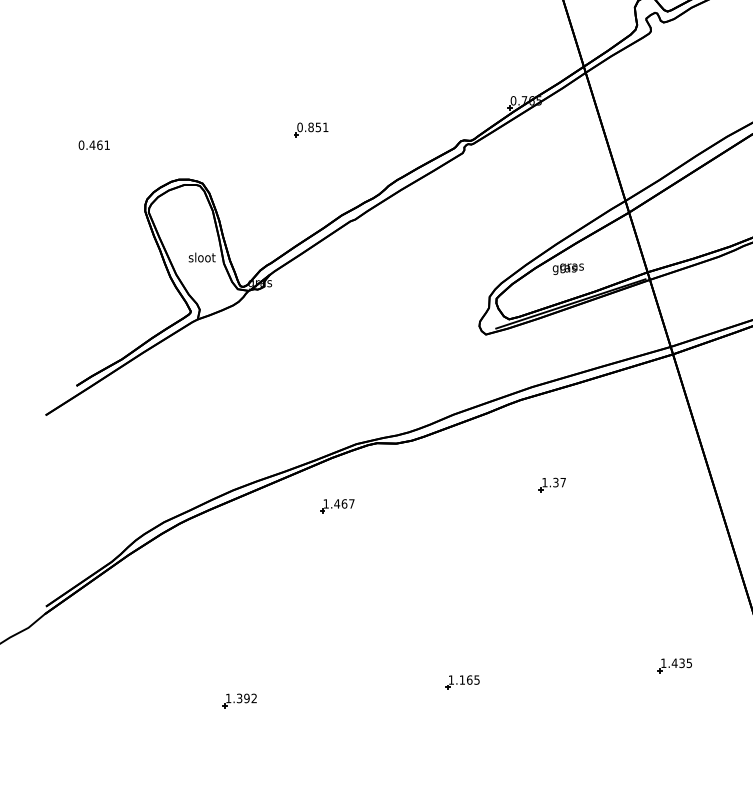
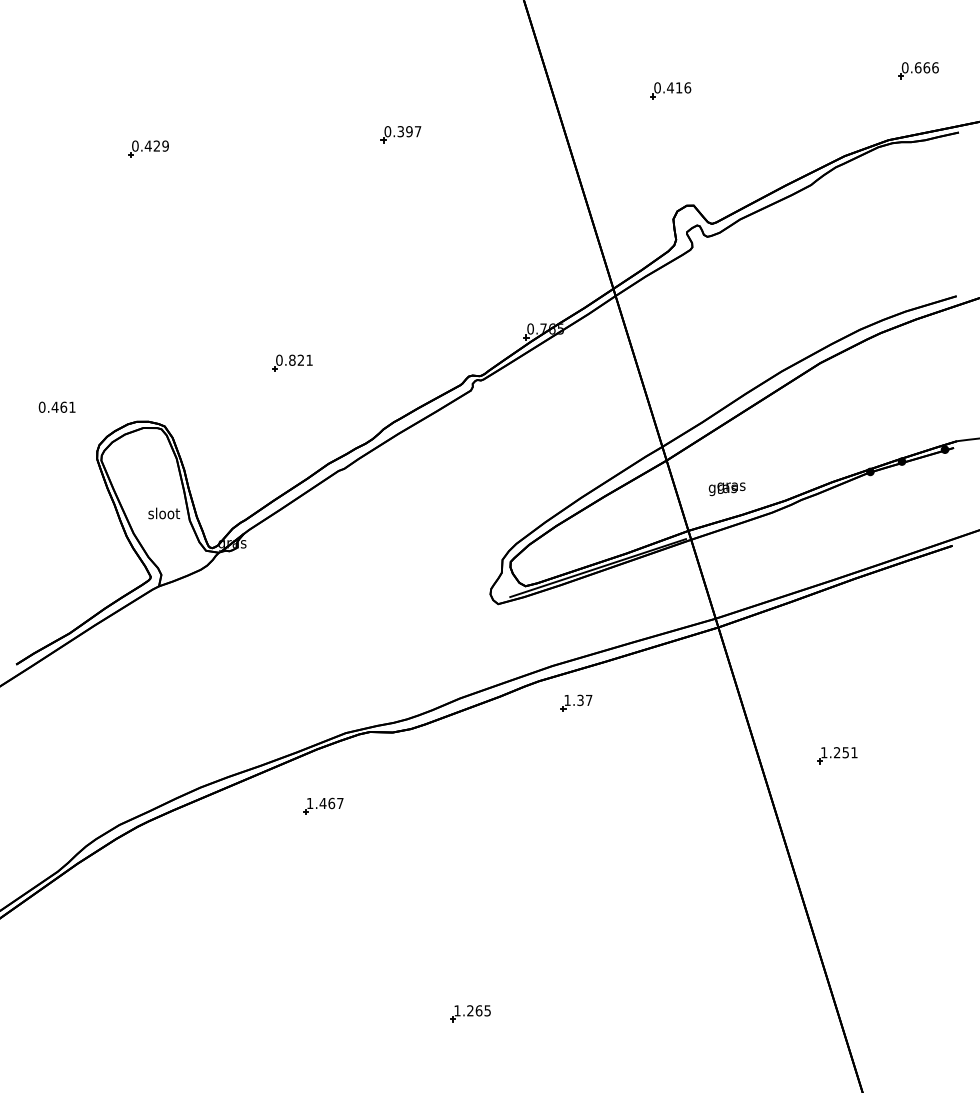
text: (318, 126) -> (300, 359), 0.851 -> 0.821
text: (93, 144) -> (56, 406), moved
text: (567, 269) -> (726, 489), moved
part: (552, 484) -> (576, 702), moved
part: (674, 665) -> (720, 993), removed
text: (462, 679) -> (470, 1010), 1.165 -> 1.265
part: (239, 700) -> (208, 1034), removed

